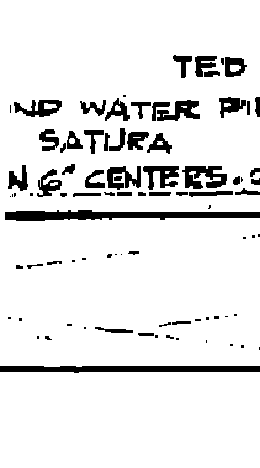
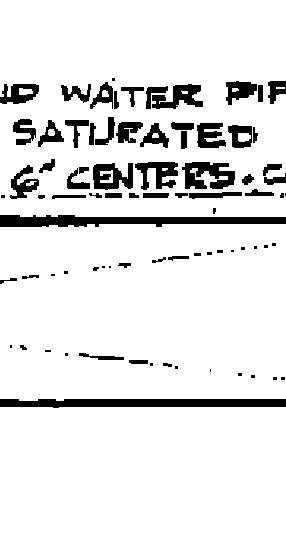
part: (209, 66) -> (214, 135), moved
part: (197, 320) -> (197, 255), moved
part: (44, 337) -> (18, 346), moved

